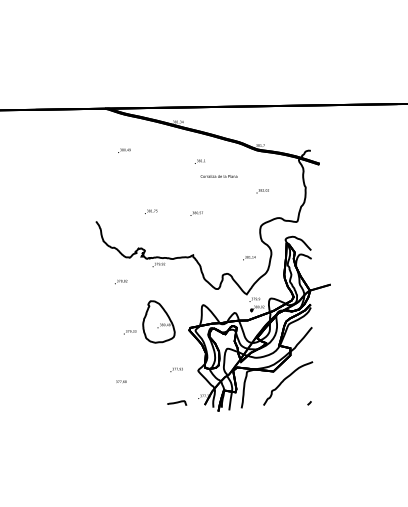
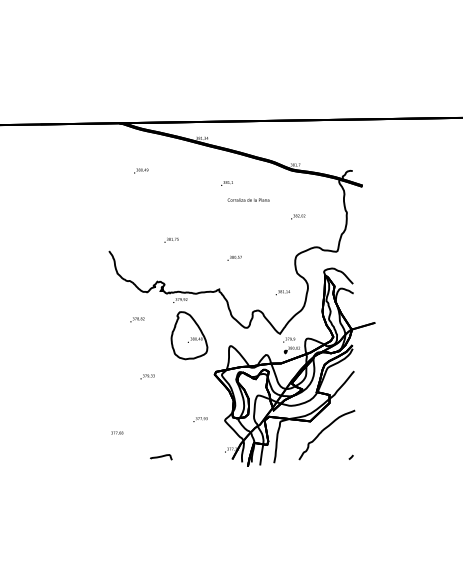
text: (196, 213) -> (234, 258), moved
part: (158, 321) -> (188, 335), moved
text: (121, 381) -> (117, 432), moved
curve: (177, 402) -> (161, 456), moved

